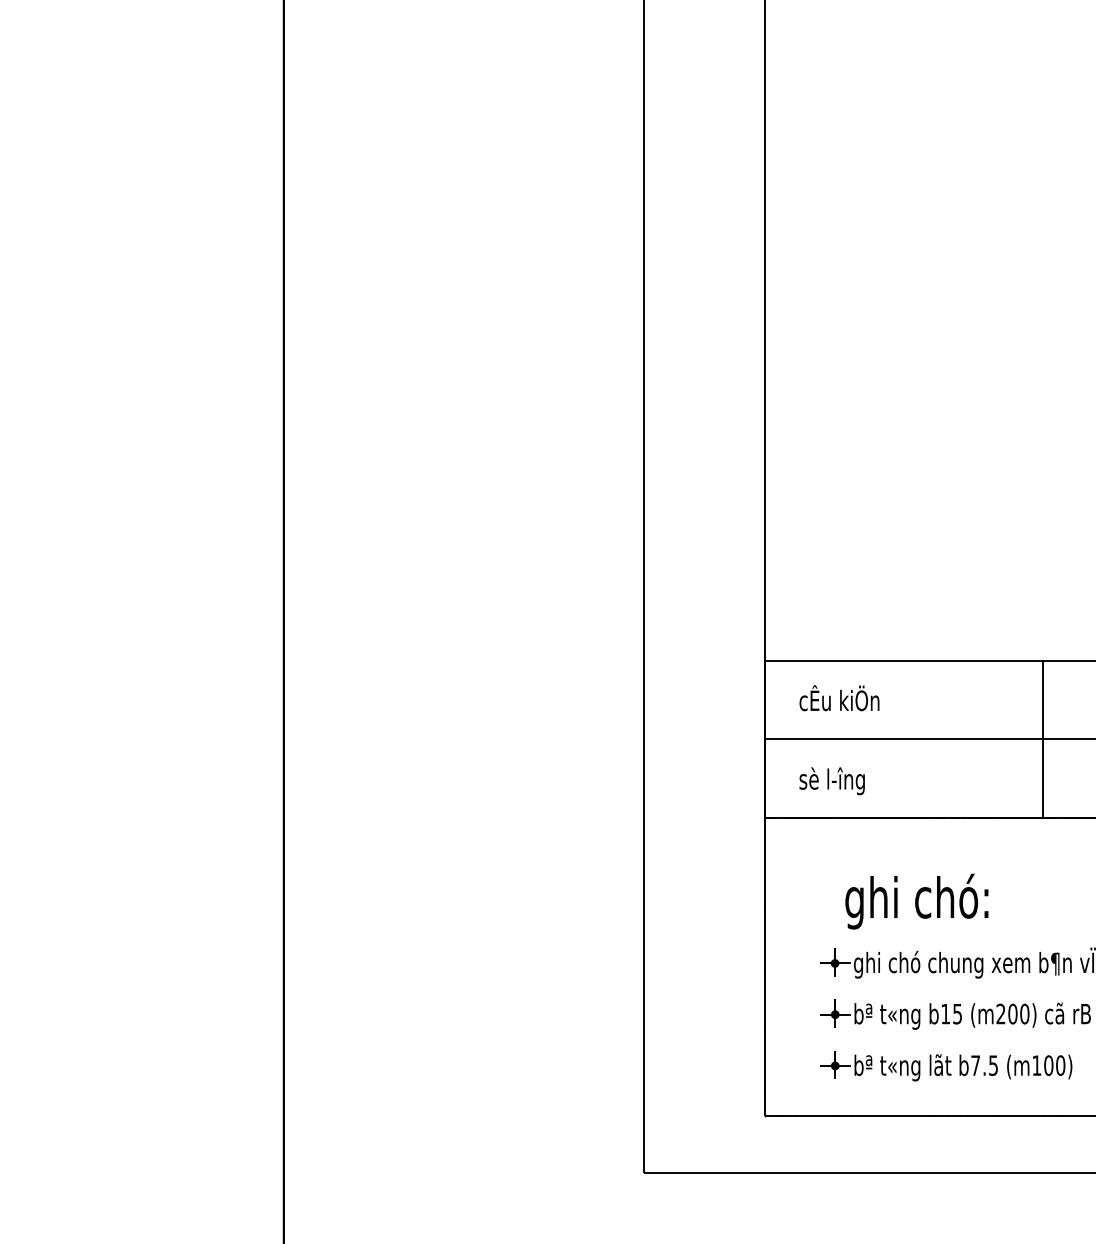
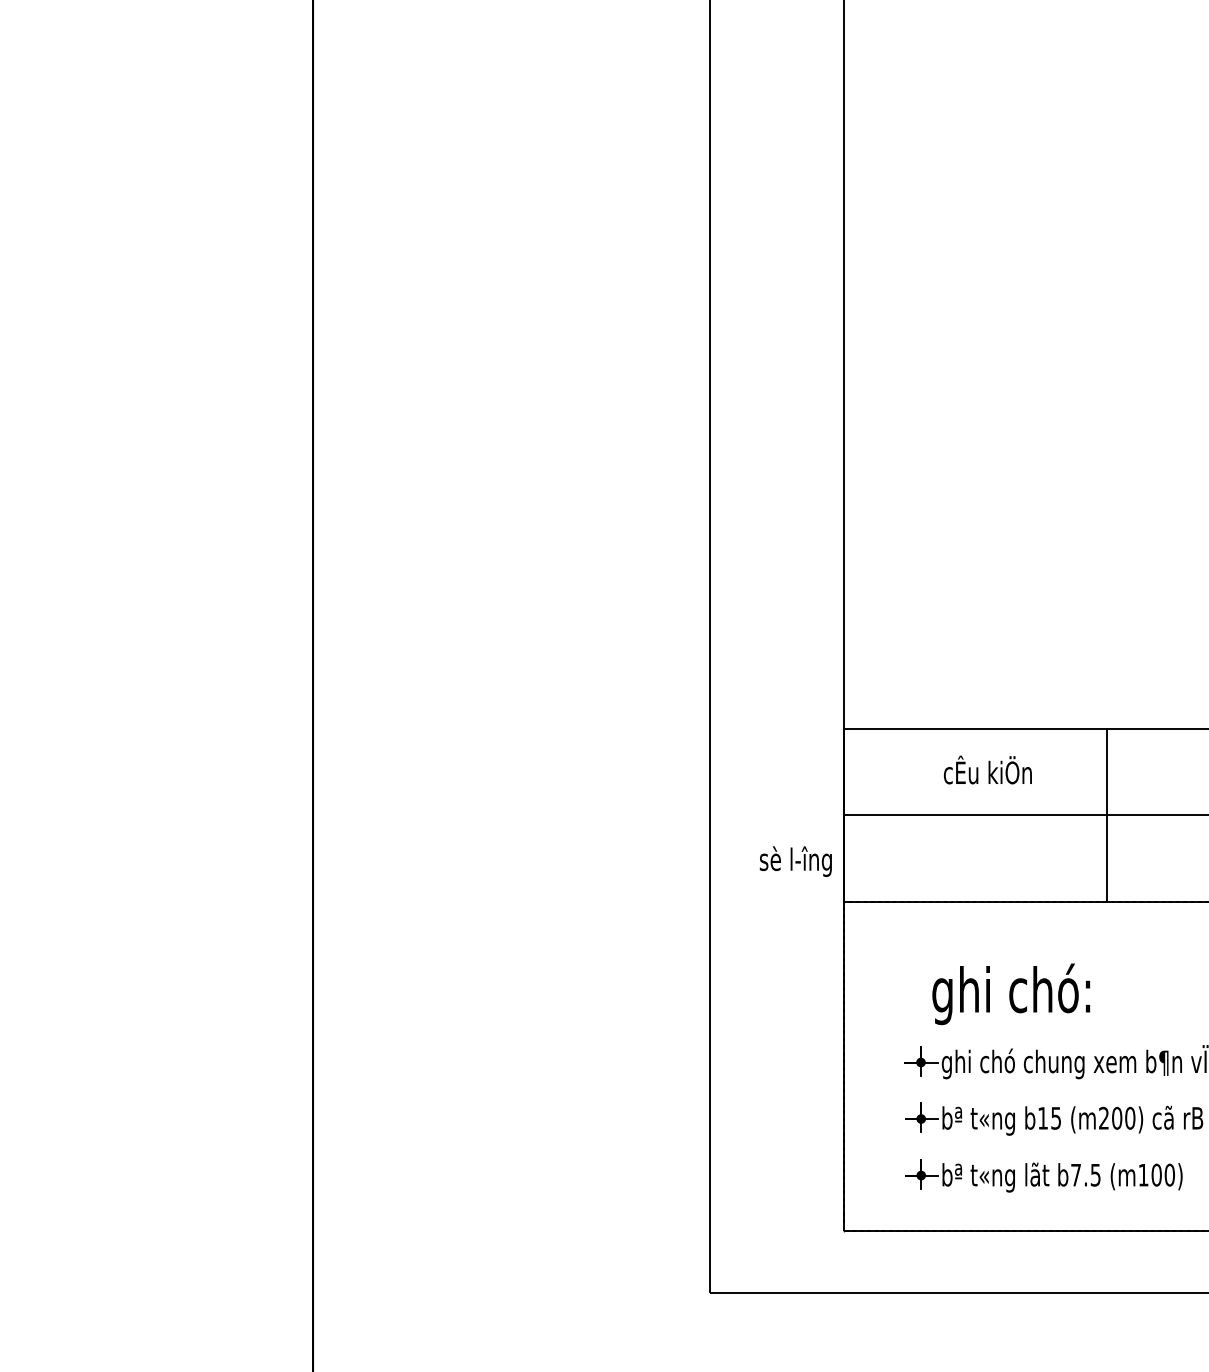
text: (839, 697) -> (987, 769), moved
line: (1043, 739) -> (1106, 815), moved
text: (831, 781) -> (795, 861), moved

